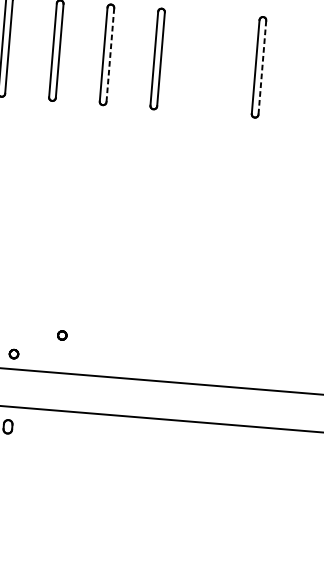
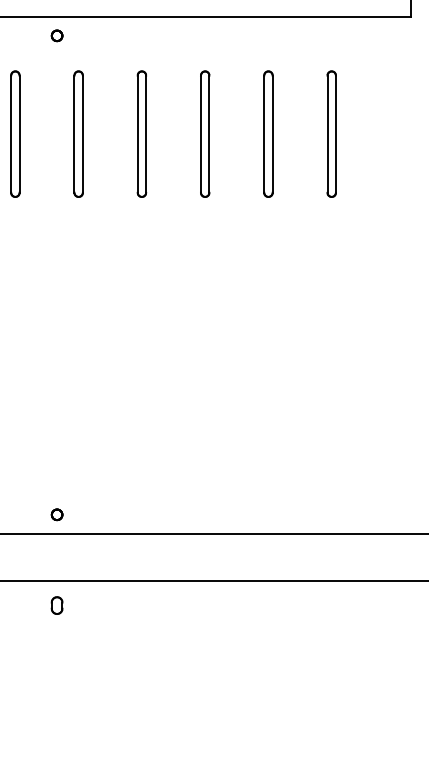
line: (110, 55) -> (146, 134), dashed -> solid
part: (208, 62) -> (268, 133), added
line: (262, 67) -> (335, 134), dashed -> solid
part: (61, 335) -> (114, 486), removed

